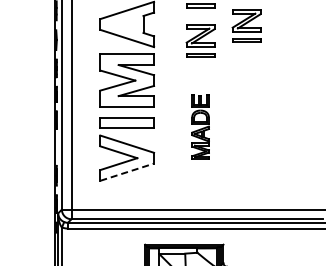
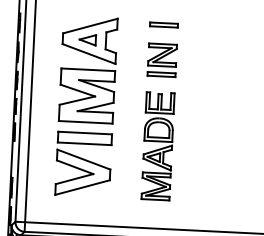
part: (125, 24) -> (88, 39), added
part: (246, 25) -> (208, 46), removed
part: (200, 127) -> (157, 146), size x1.67
line: (127, 172) -> (82, 187), dashed -> solid

